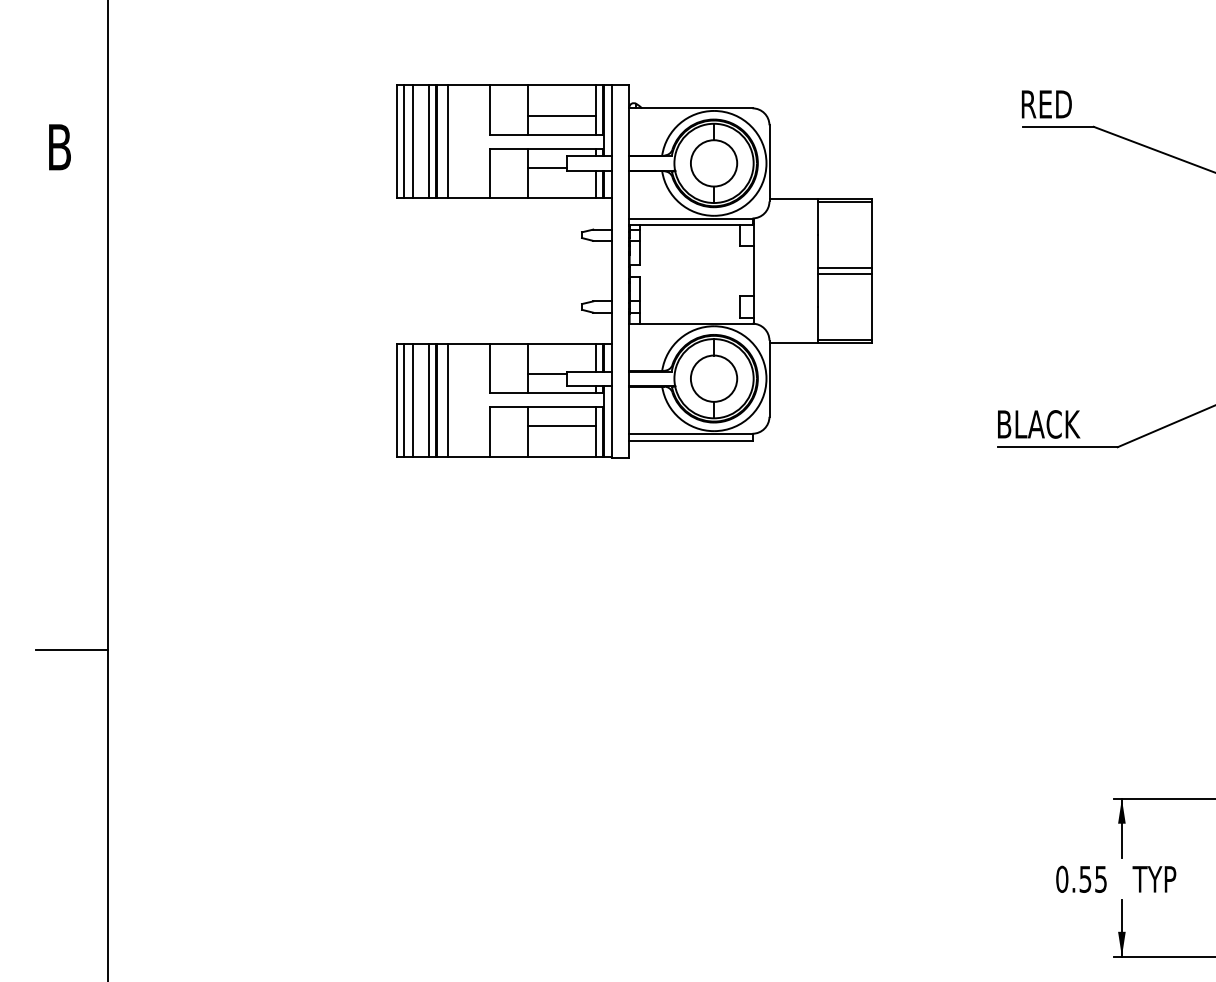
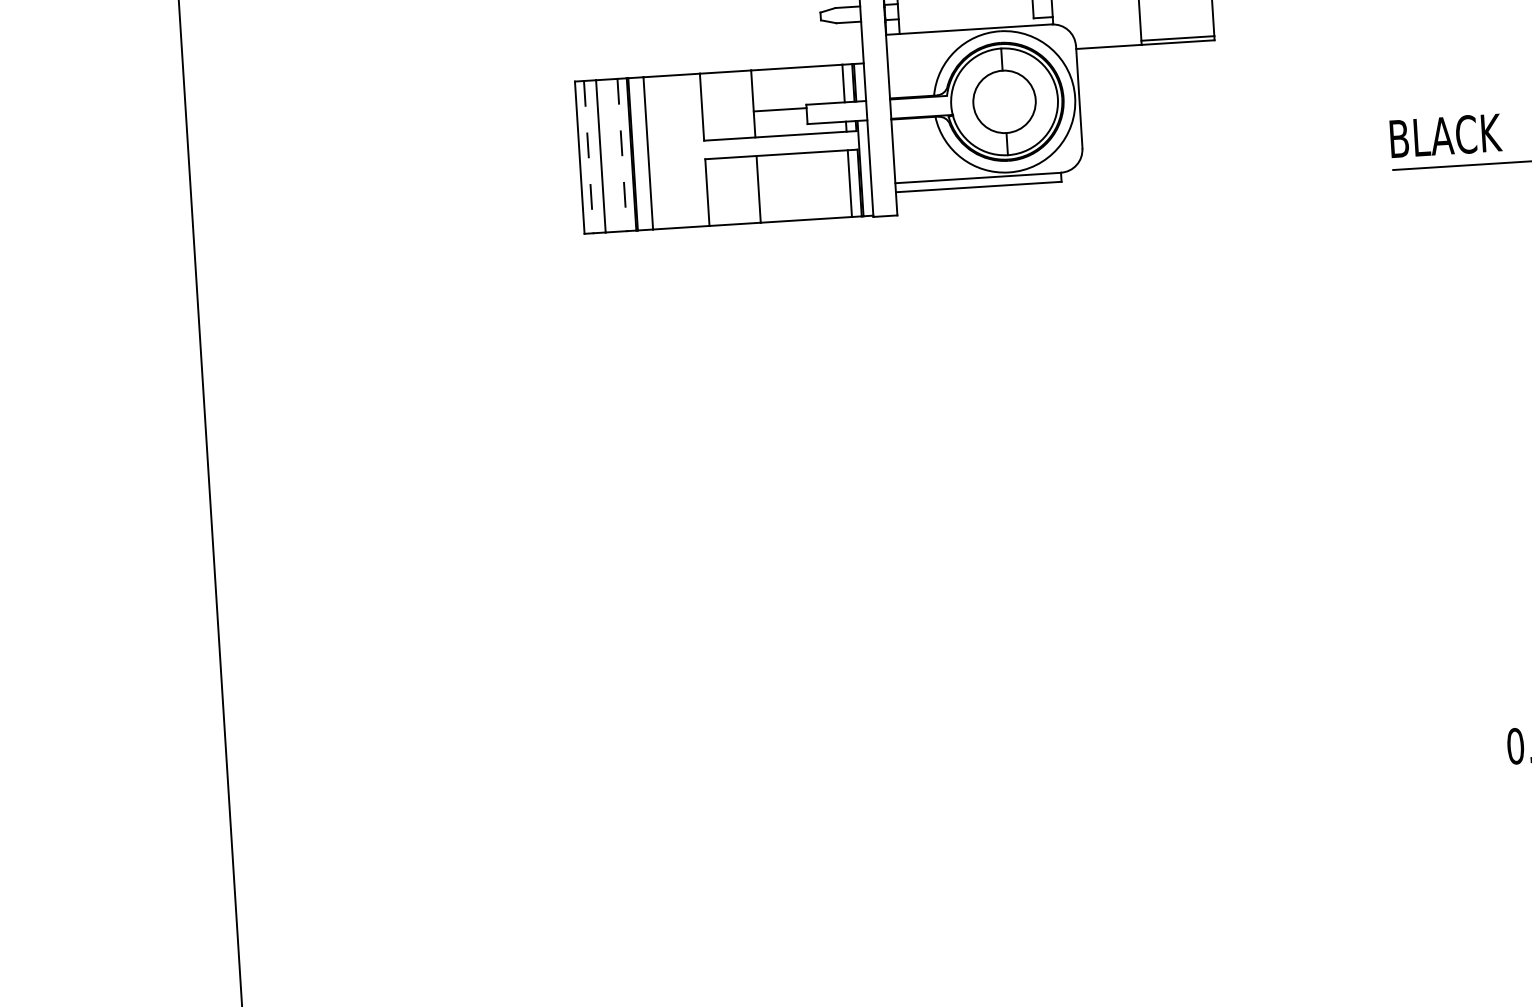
line: (403, 400) -> (588, 157), solid -> dashed
line: (428, 400) -> (622, 155), solid -> dashed
line: (561, 426) -> (803, 179), removed
line: (71, 650) -> (162, 522), removed

